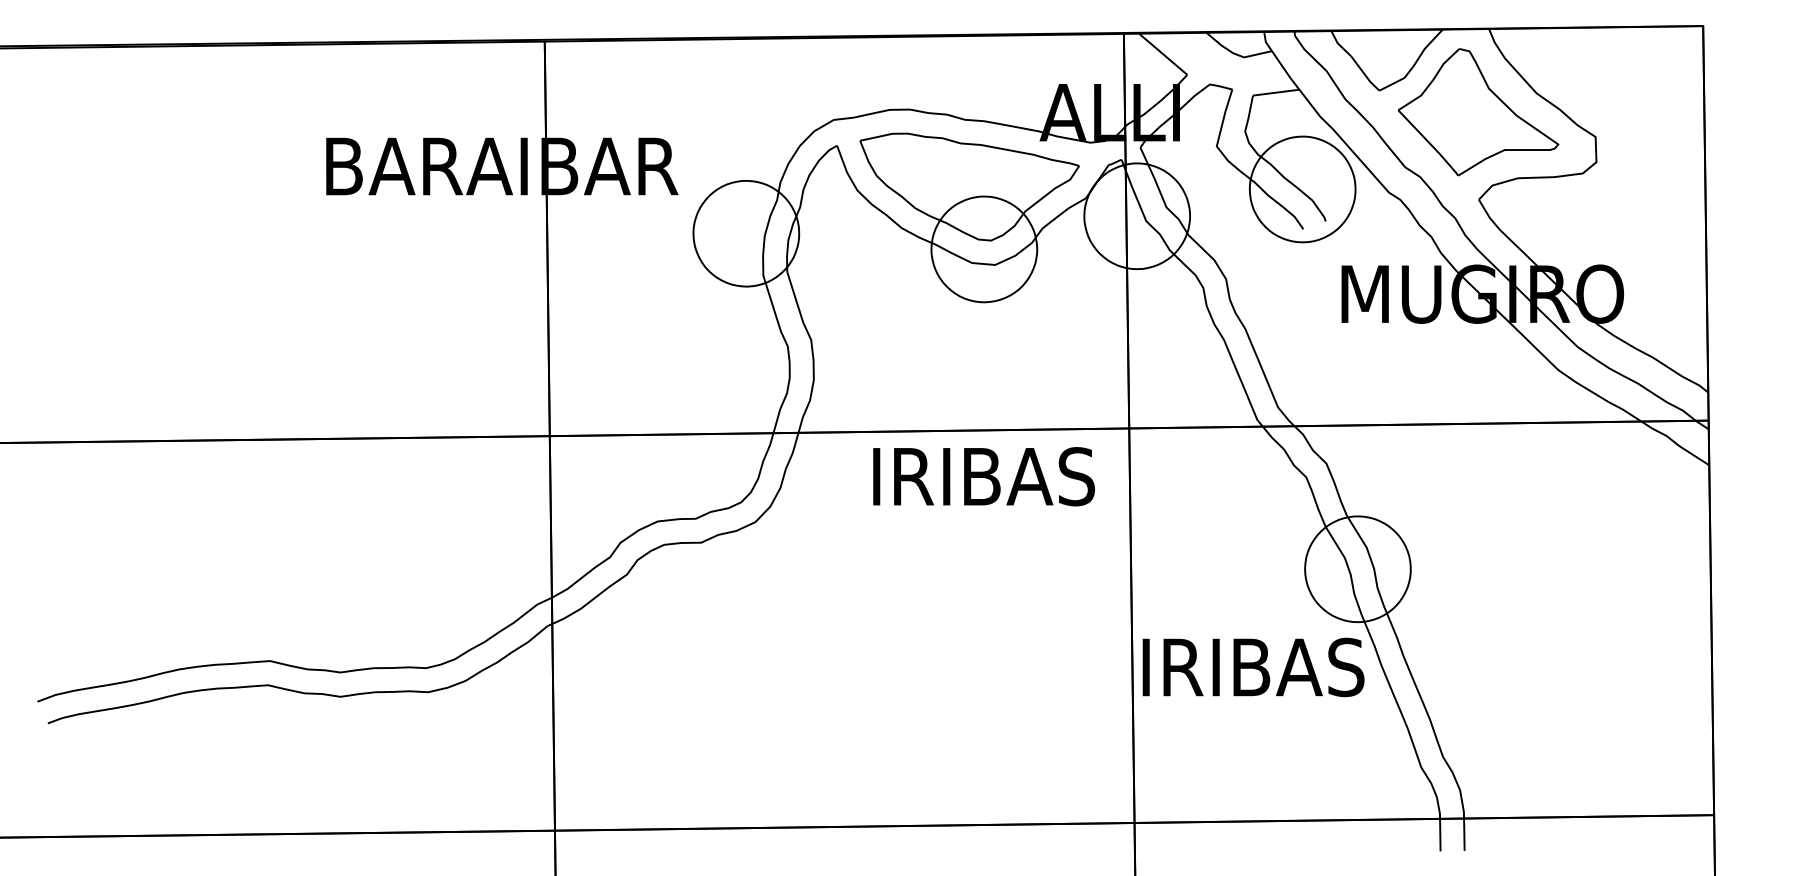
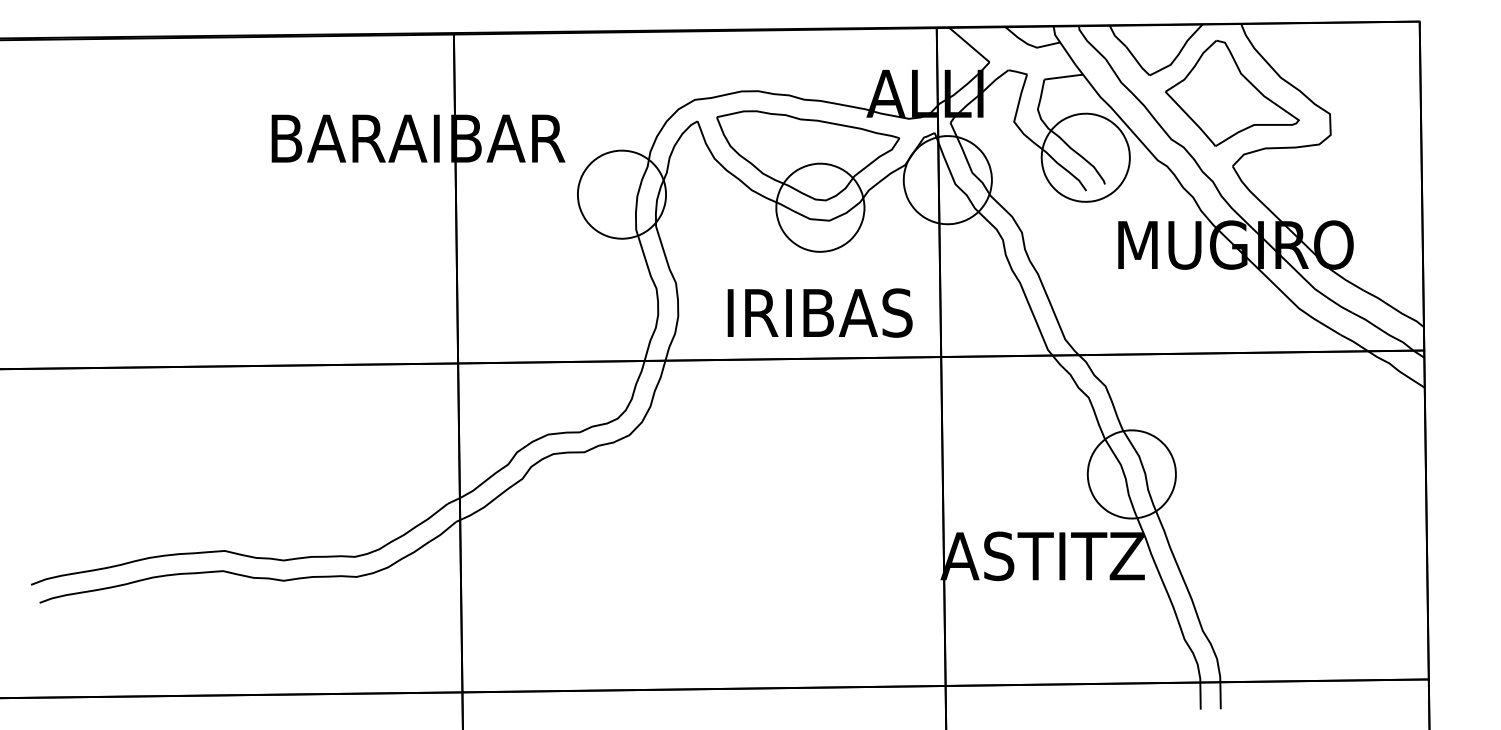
text: (983, 476) -> (819, 312), moved
text: (1250, 667) -> (1042, 556), IRIBAS -> ASTITZ

